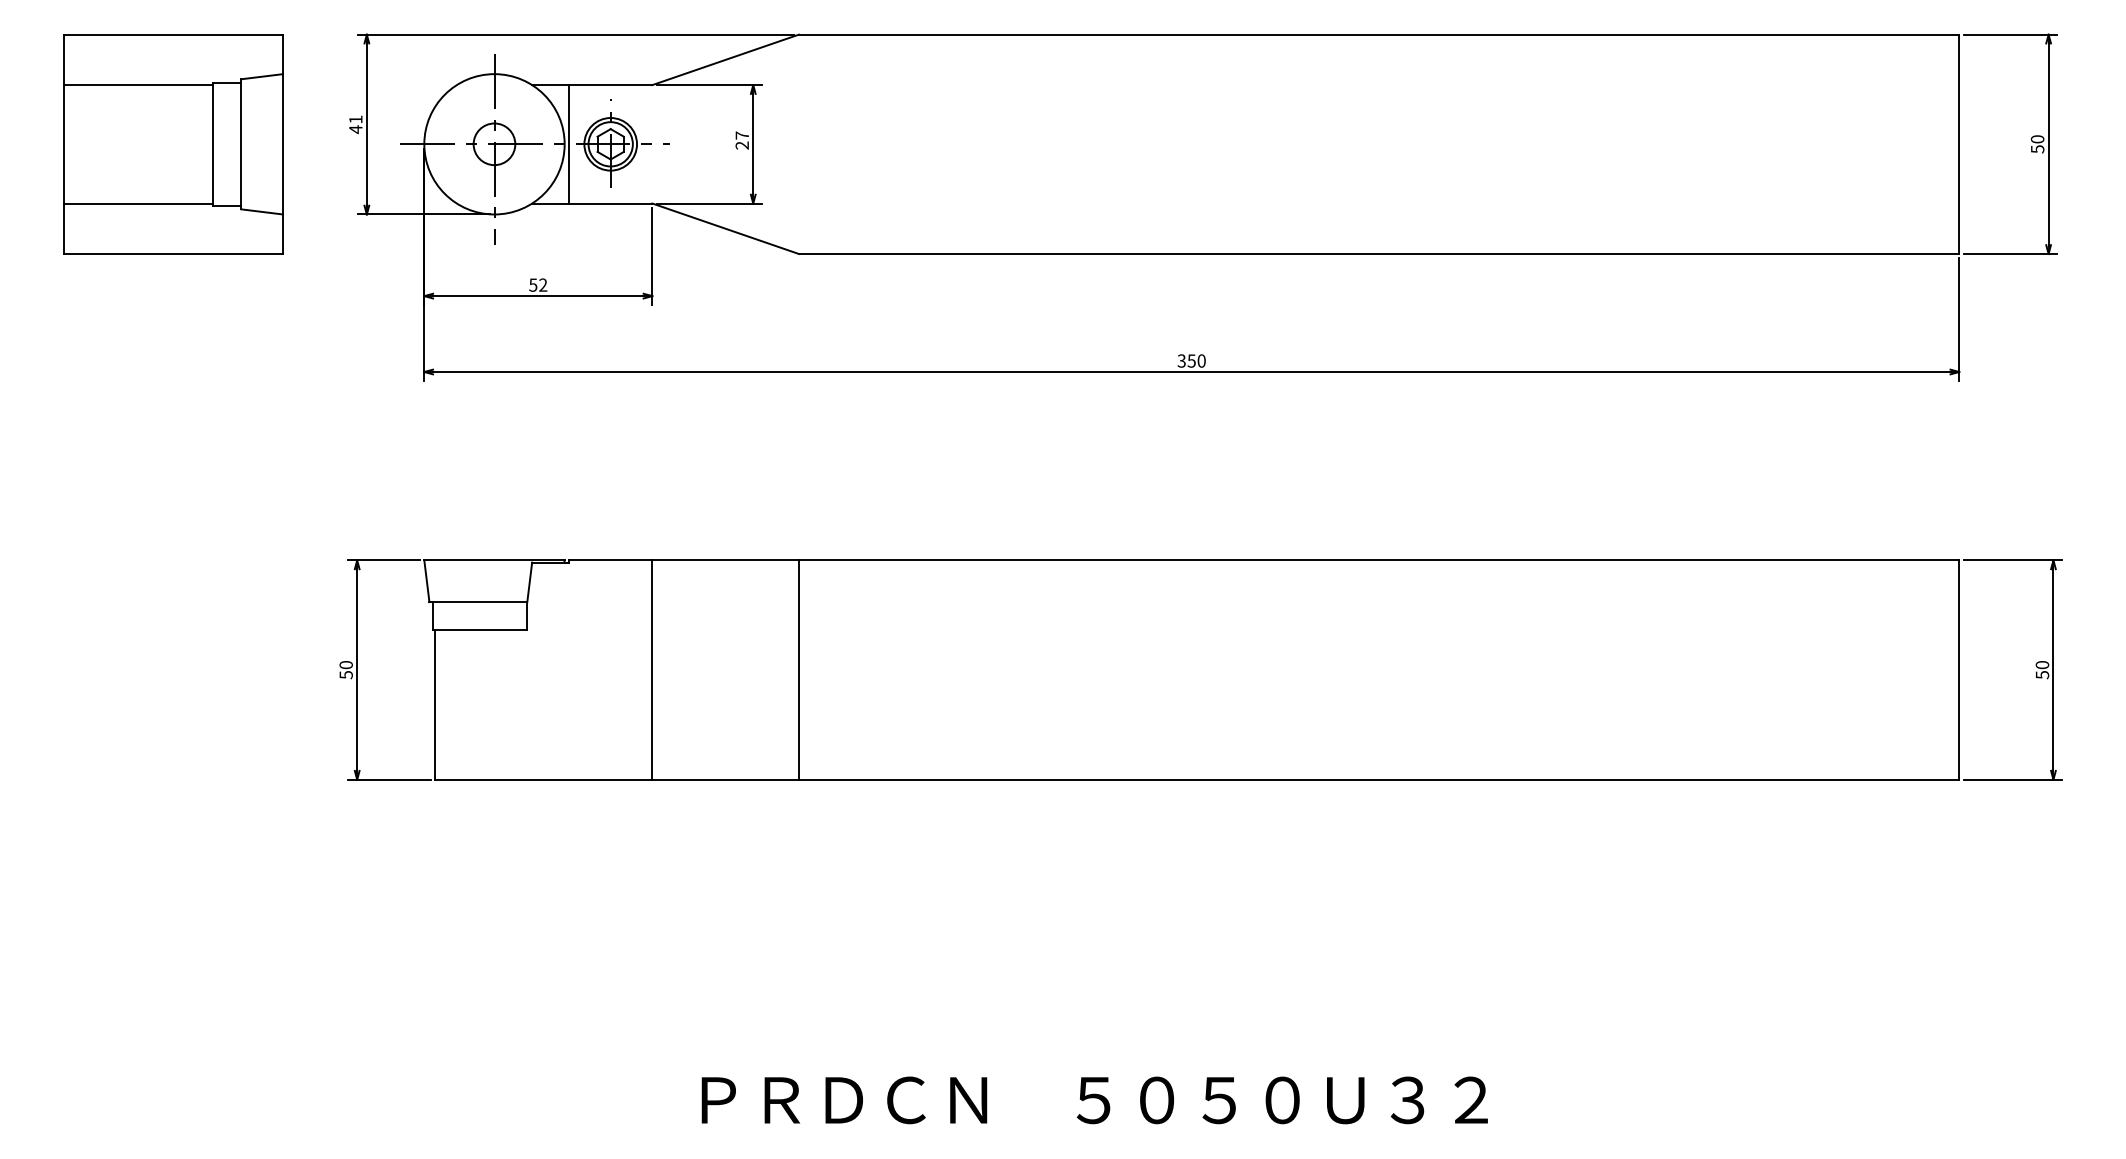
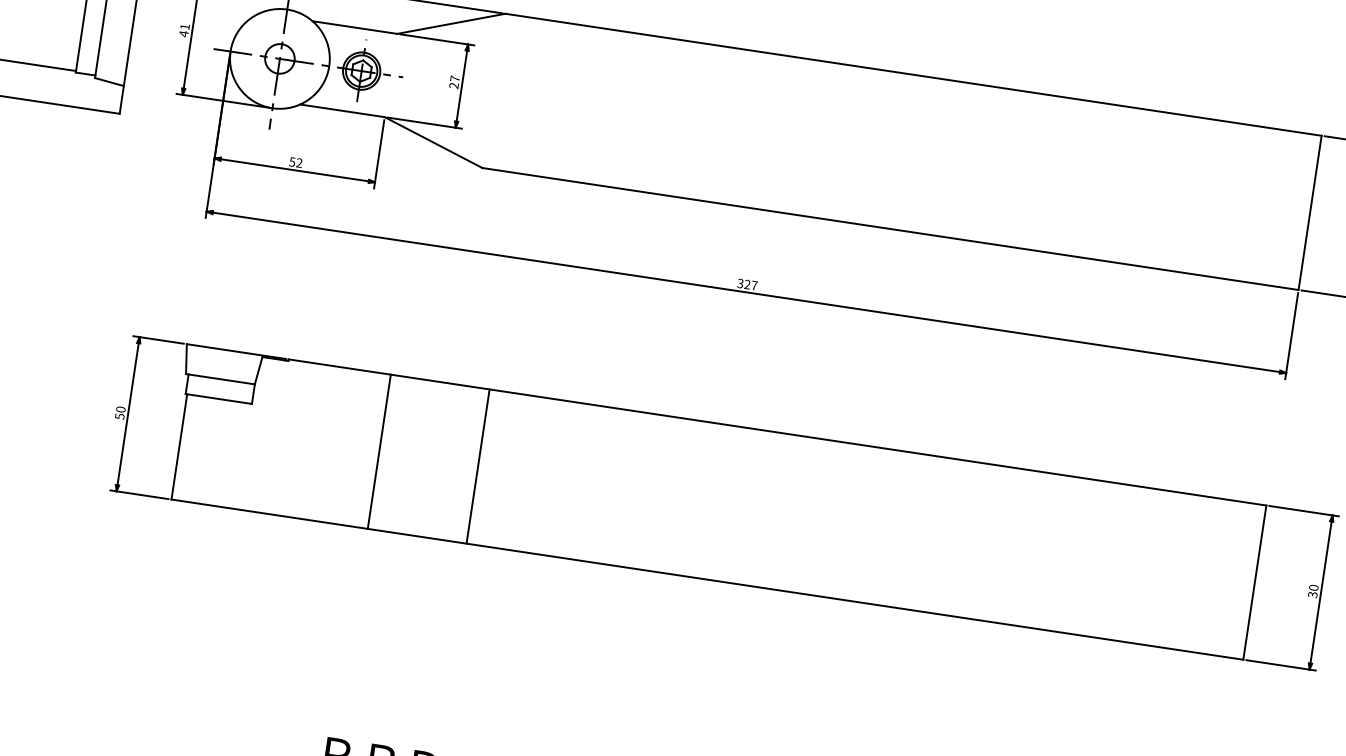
line: (569, 144) -> (332, 66), removed
text: (1196, 360) -> (750, 284), 350 -> 327
line: (652, 669) -> (379, 451), moved
line: (798, 669) -> (477, 466), moved
text: (2041, 674) -> (1312, 594), 50 -> 30

